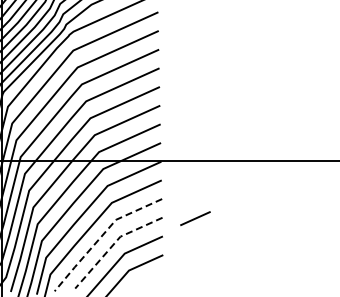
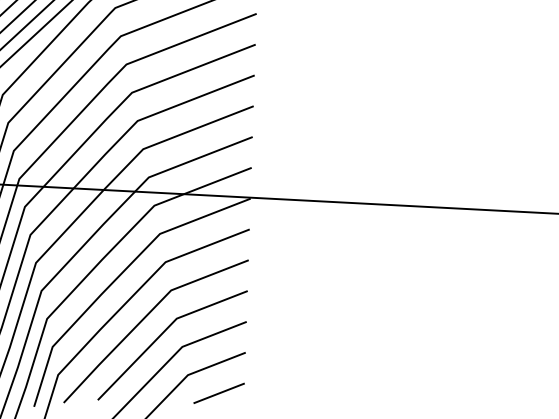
line: (195, 218) -> (219, 393), moved
line: (101, 236) -> (145, 316), dashed -> solid
line: (113, 244) -> (164, 330), dashed -> solid

